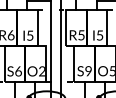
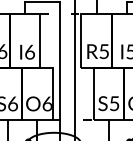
text: (30, 35) -> (30, 51), I5 -> I6
text: (41, 71) -> (46, 104), O2 -> O6
text: (88, 71) -> (114, 104), S9 -> S5

